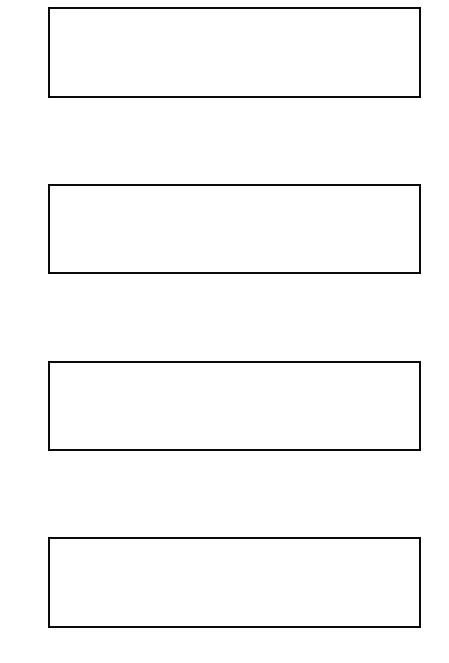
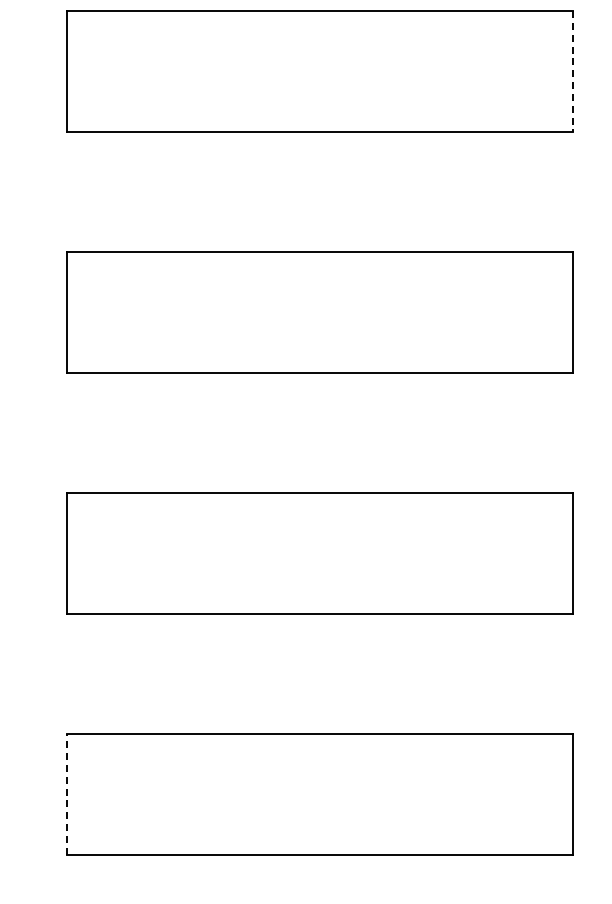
line: (420, 52) -> (573, 71), solid -> dashed
line: (49, 581) -> (67, 793), solid -> dashed

